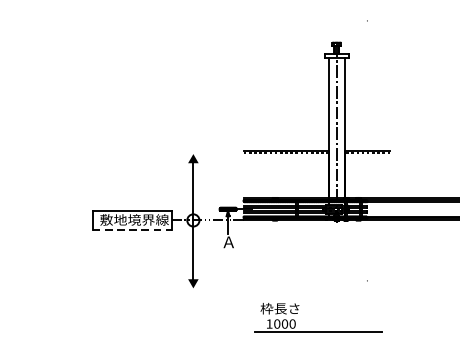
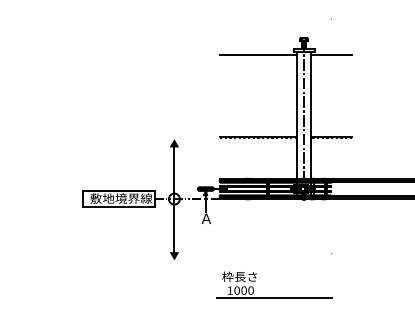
line: (286, 61) -> (258, 55), added
line: (367, 61) -> (331, 55), added
line: (132, 229) -> (119, 207), dashed -> solid
part: (318, 331) -> (274, 297), moved

